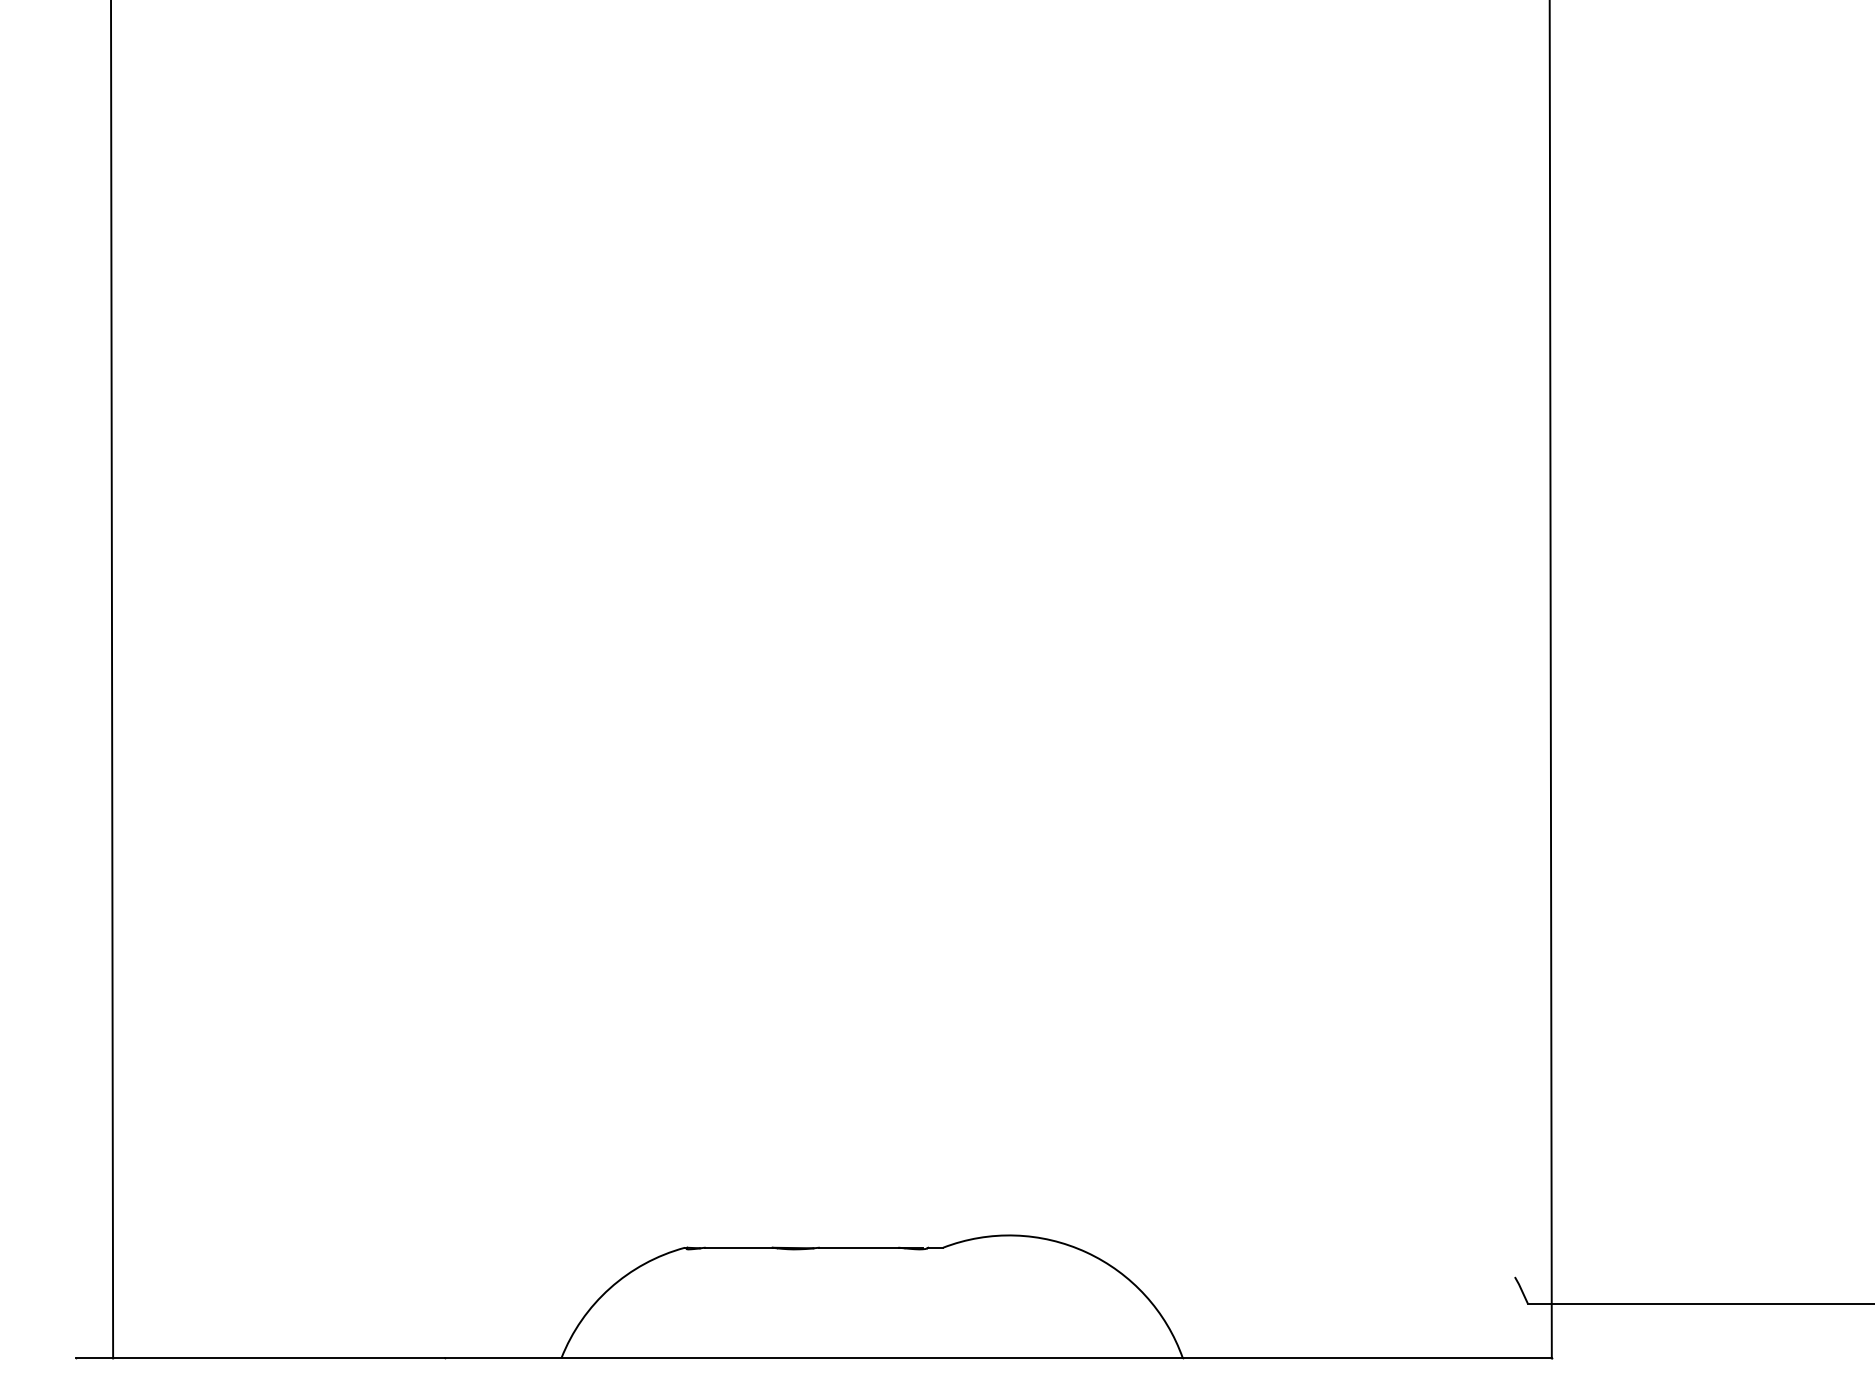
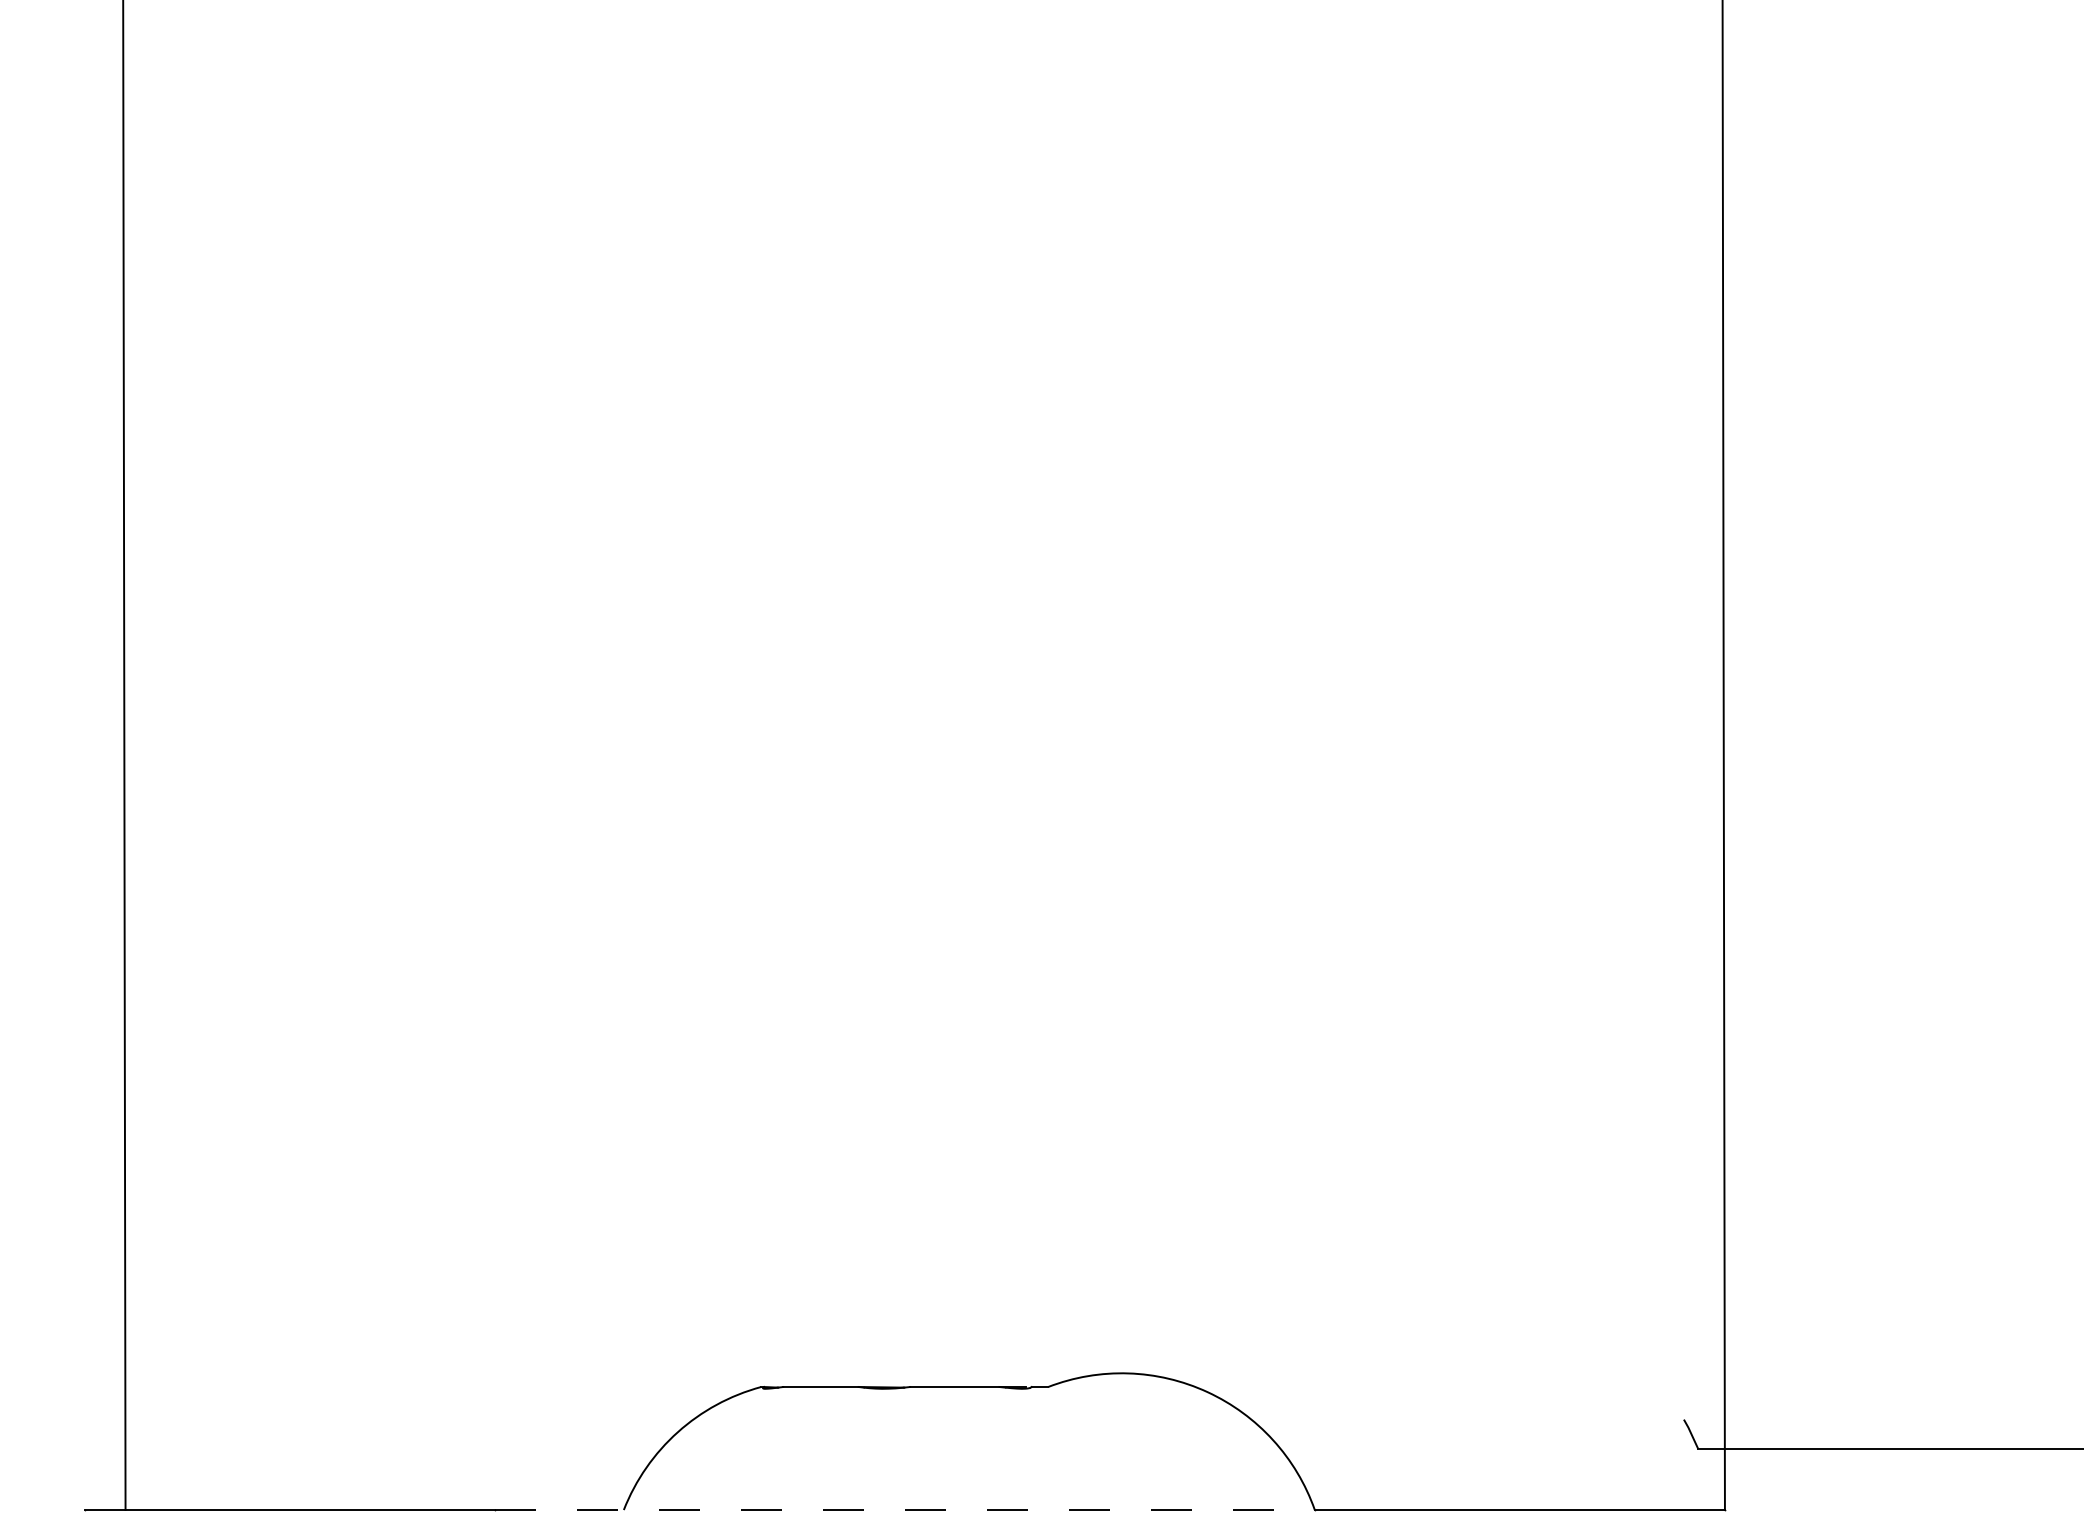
line: (814, 1358) -> (905, 1510), solid -> dashed

